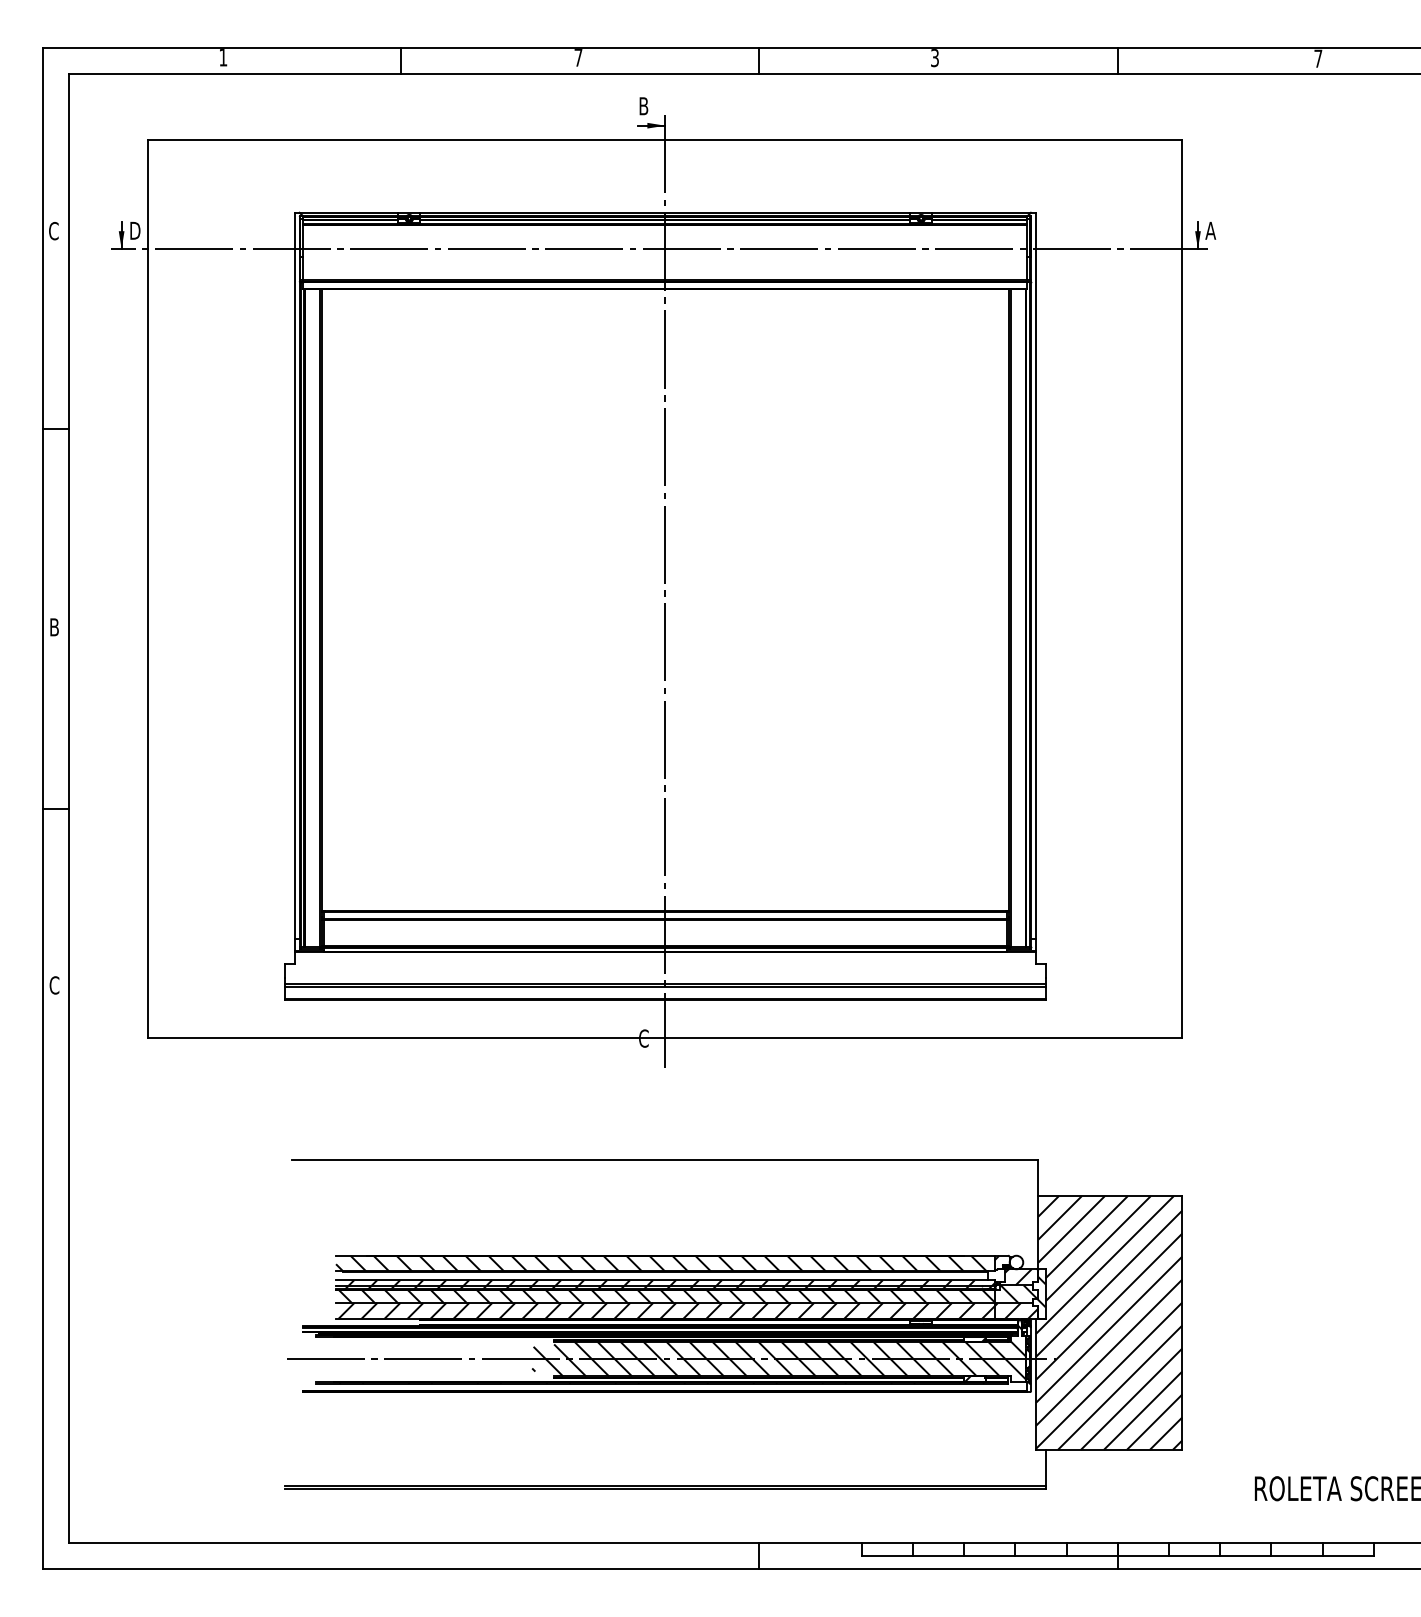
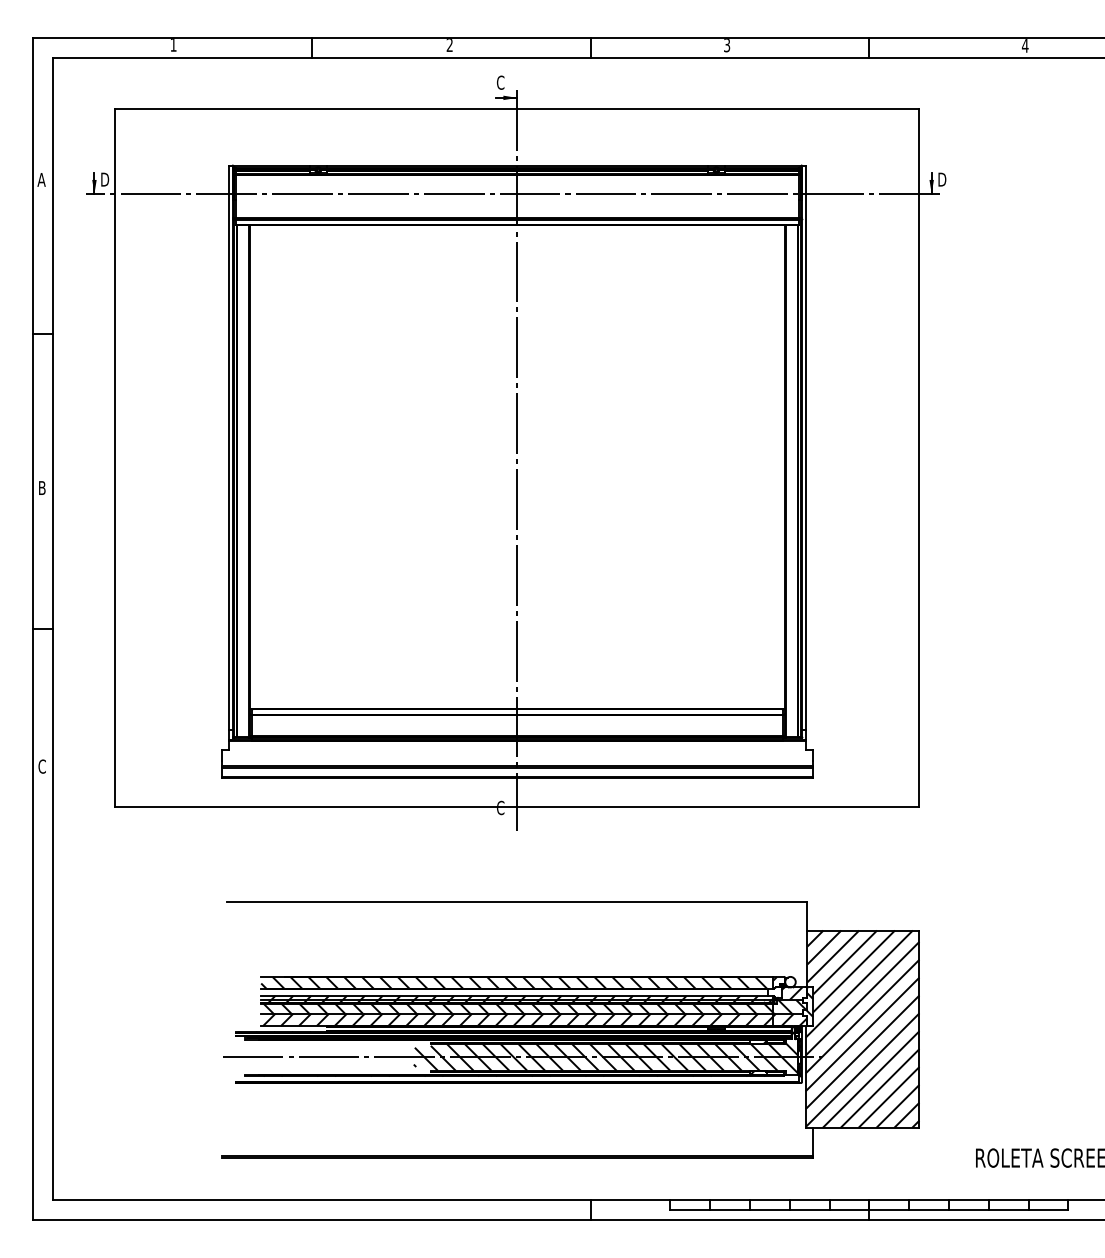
text: (578, 58) -> (449, 45), 7 -> 2
text: (1317, 58) -> (1024, 45), 7 -> 4
text: (643, 105) -> (500, 82), B -> C
text: (53, 230) -> (41, 179), C -> A
text: (1210, 230) -> (941, 179), A -> D

